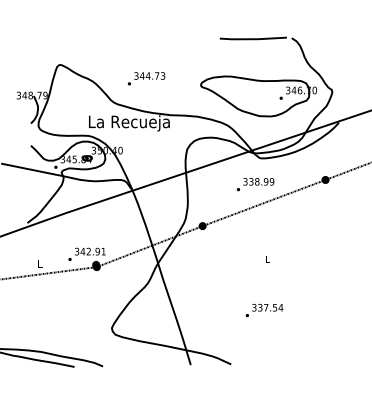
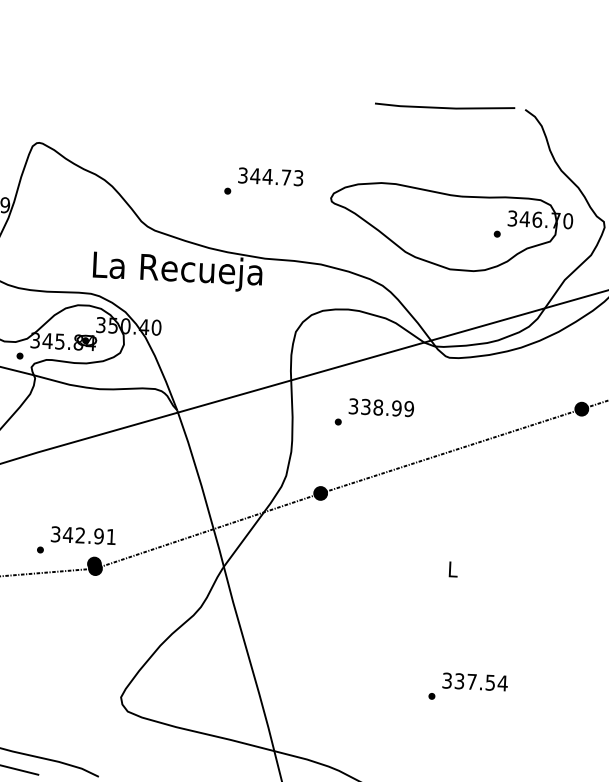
text: (146, 78) -> (263, 181), moved
text: (255, 184) -> (374, 413), moved
text: (264, 310) -> (468, 687), moved

